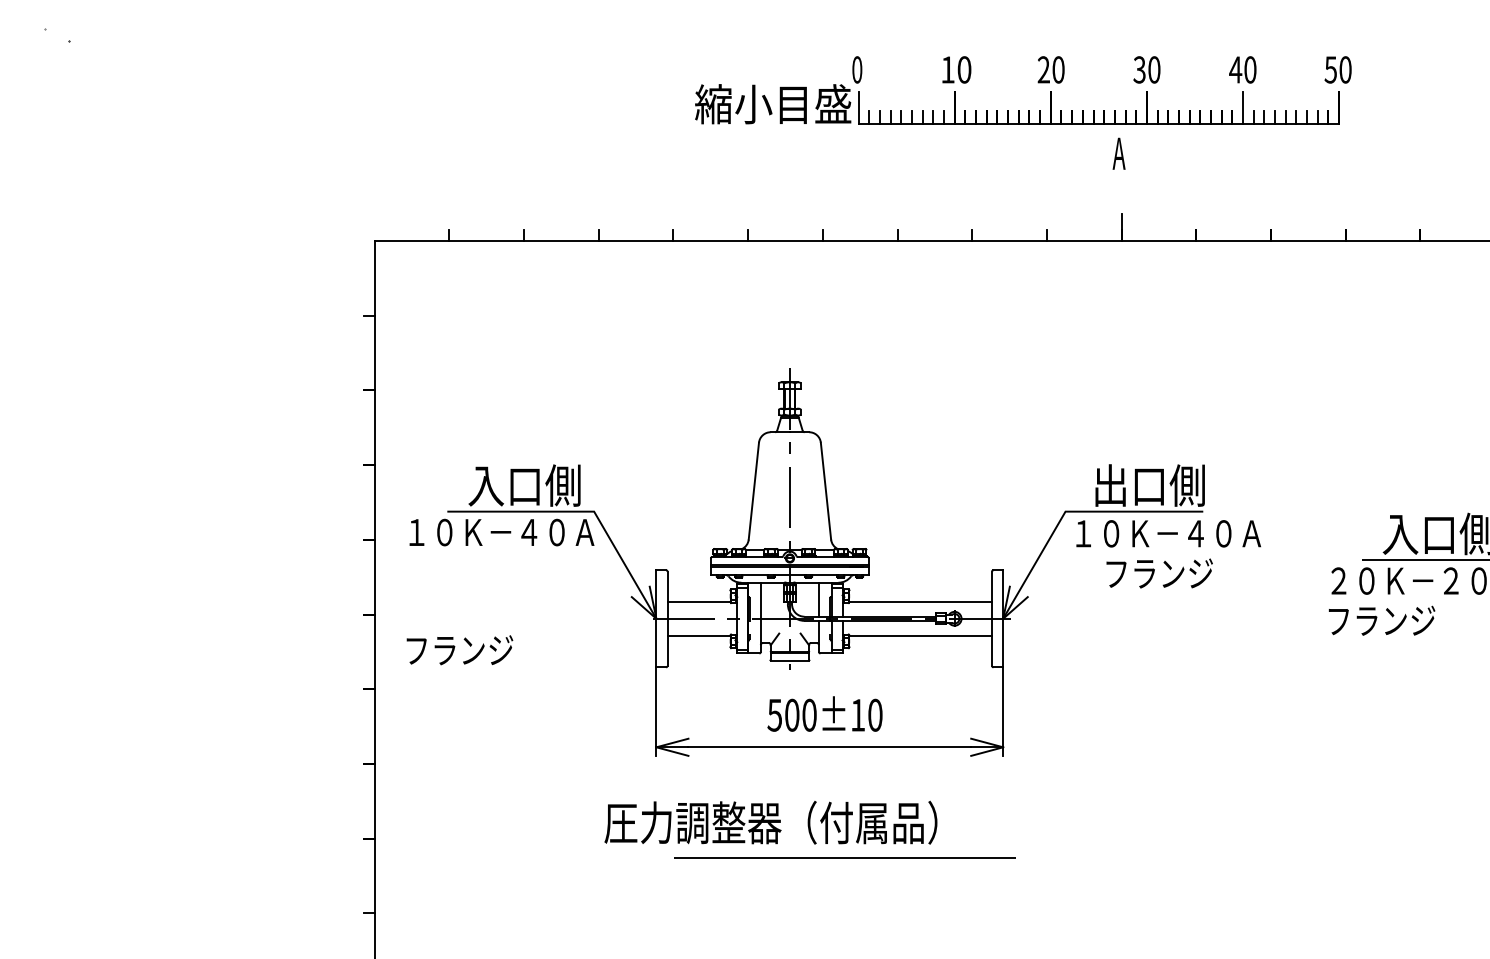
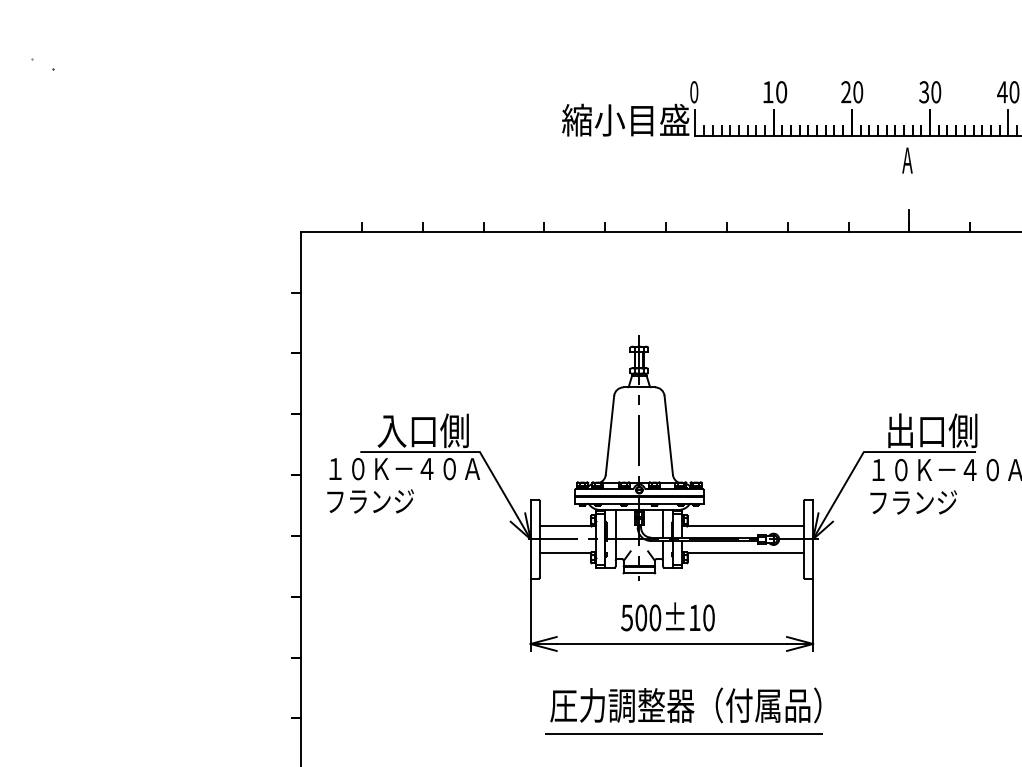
text: (1159, 573) -> (913, 502), moved
text: (459, 650) -> (370, 501), moved
text: (770, 822) -> (685, 705), moved

